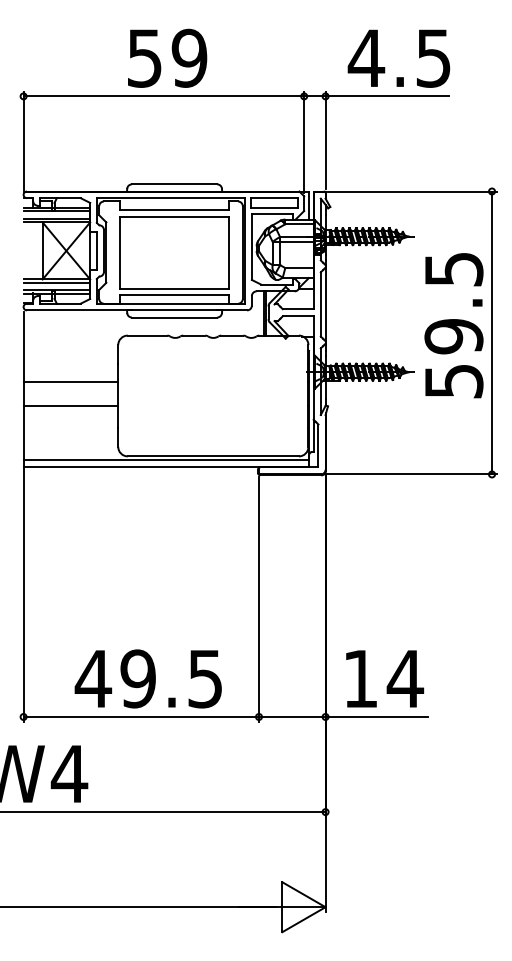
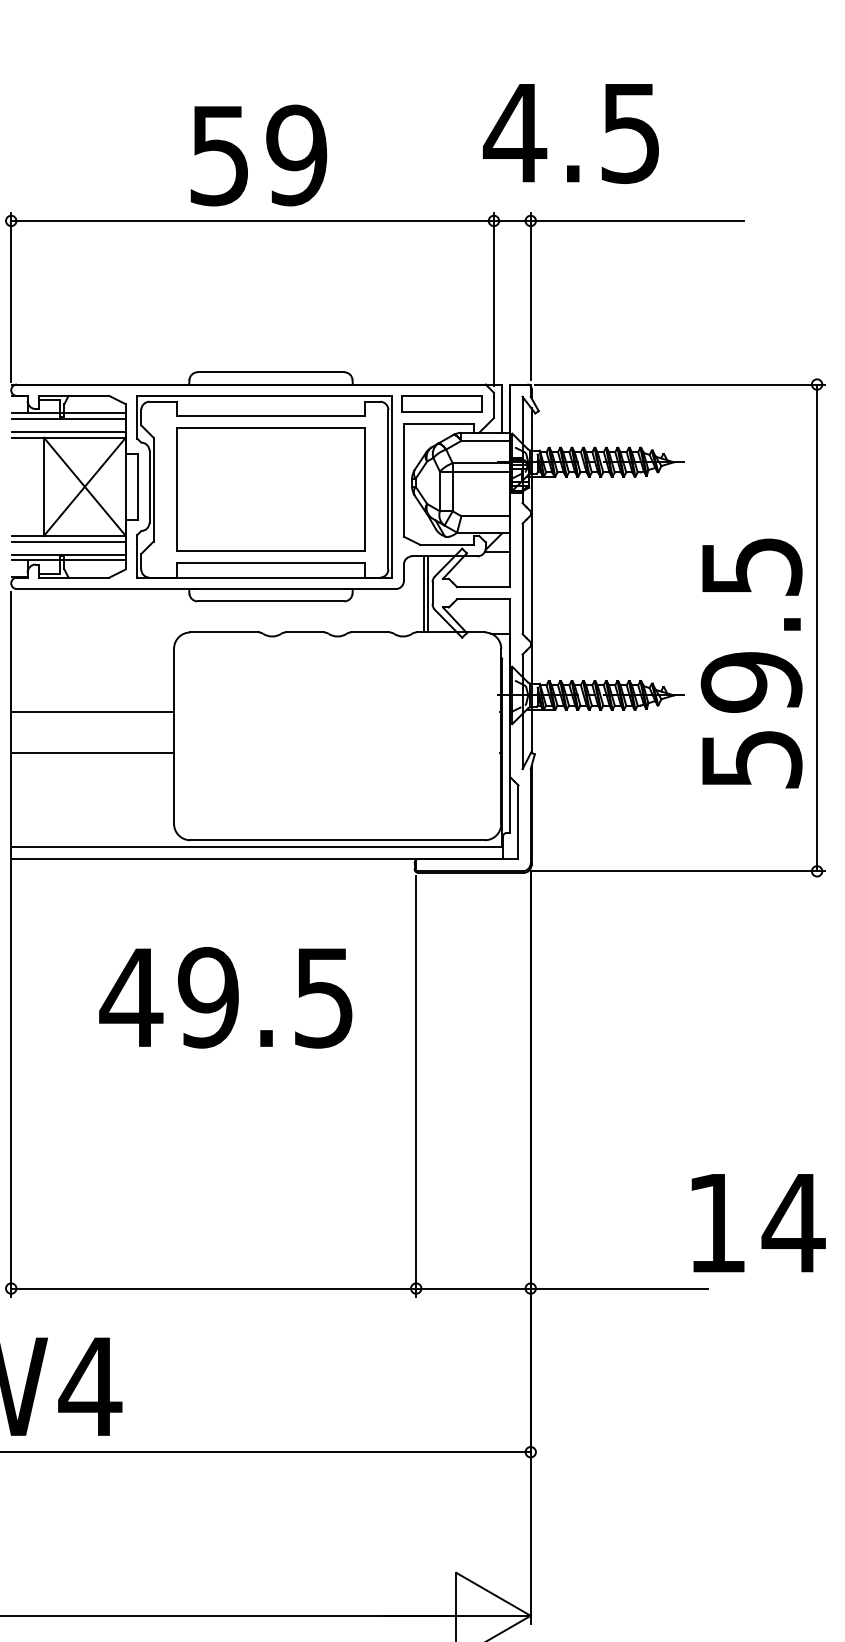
text: (398, 58) -> (570, 133), moved
text: (453, 325) -> (750, 663), moved
text: (147, 678) -> (224, 996), moved
text: (385, 678) -> (759, 1222), moved

